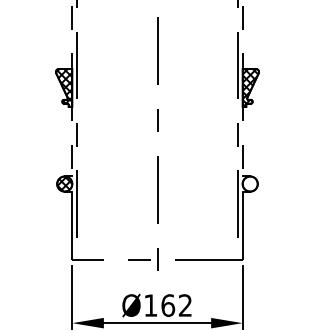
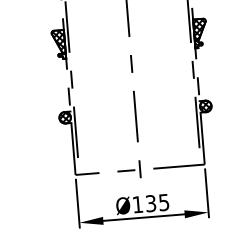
hatch: (249, 184) -> (205, 106), added
text: (176, 305) -> (157, 203), Ø162 -> Ø135

